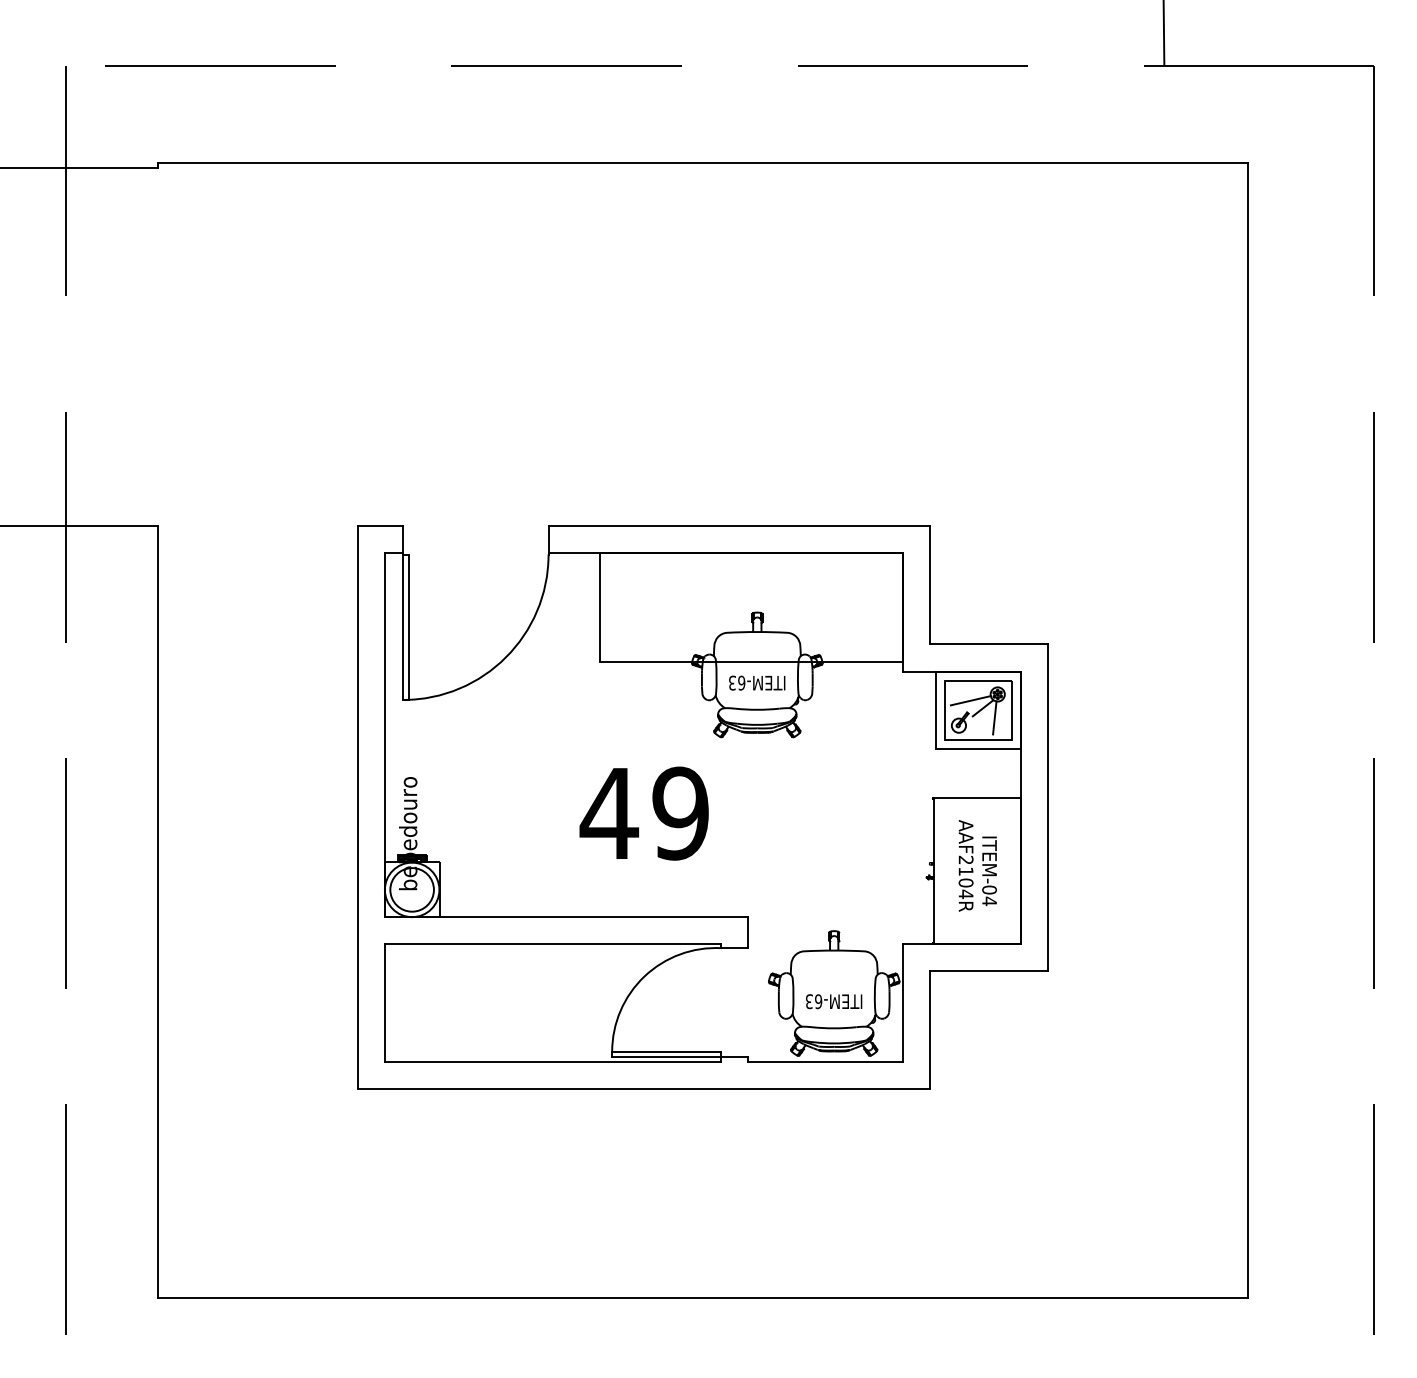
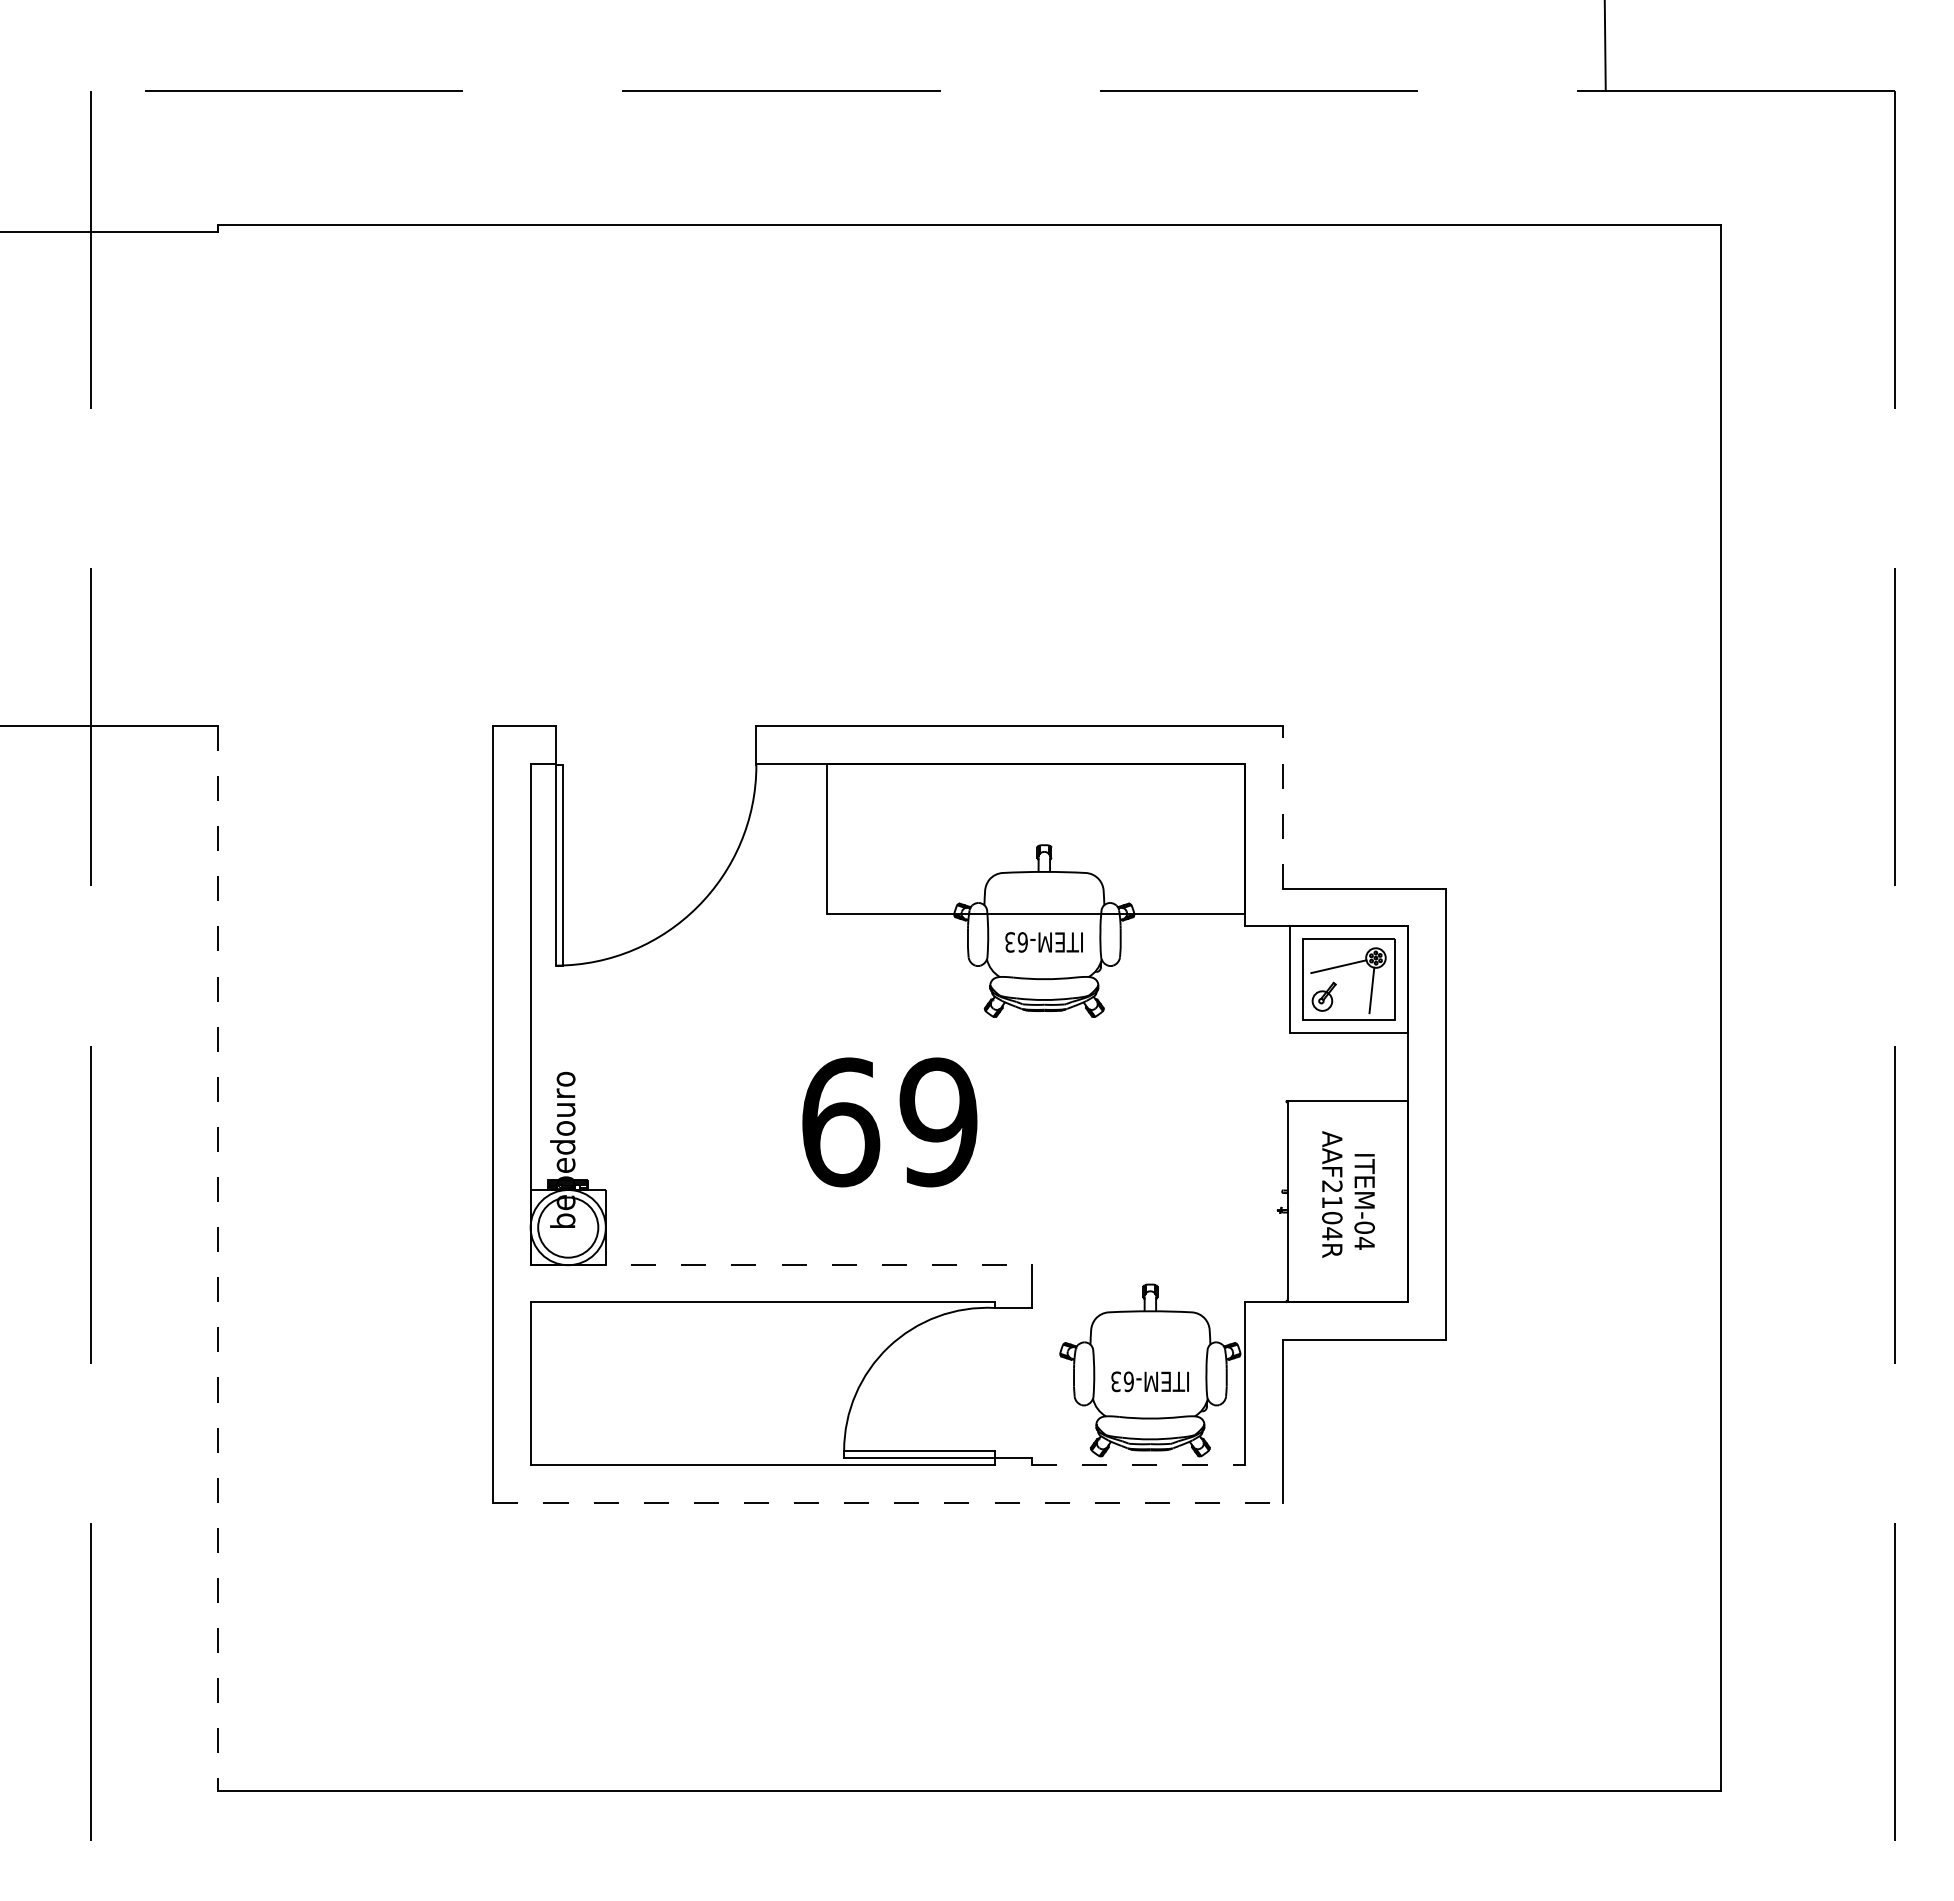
line: (929, 584) -> (1282, 806), solid -> dashed
line: (982, 708) -> (1355, 977), removed
text: (609, 813) -> (840, 1122), 49 -> 69
line: (157, 912) -> (217, 1258), solid -> dashed
line: (566, 916) -> (781, 1264), solid -> dashed
line: (826, 1062) -> (1139, 1465), solid -> dashed
line: (644, 1089) -> (888, 1502), solid -> dashed

